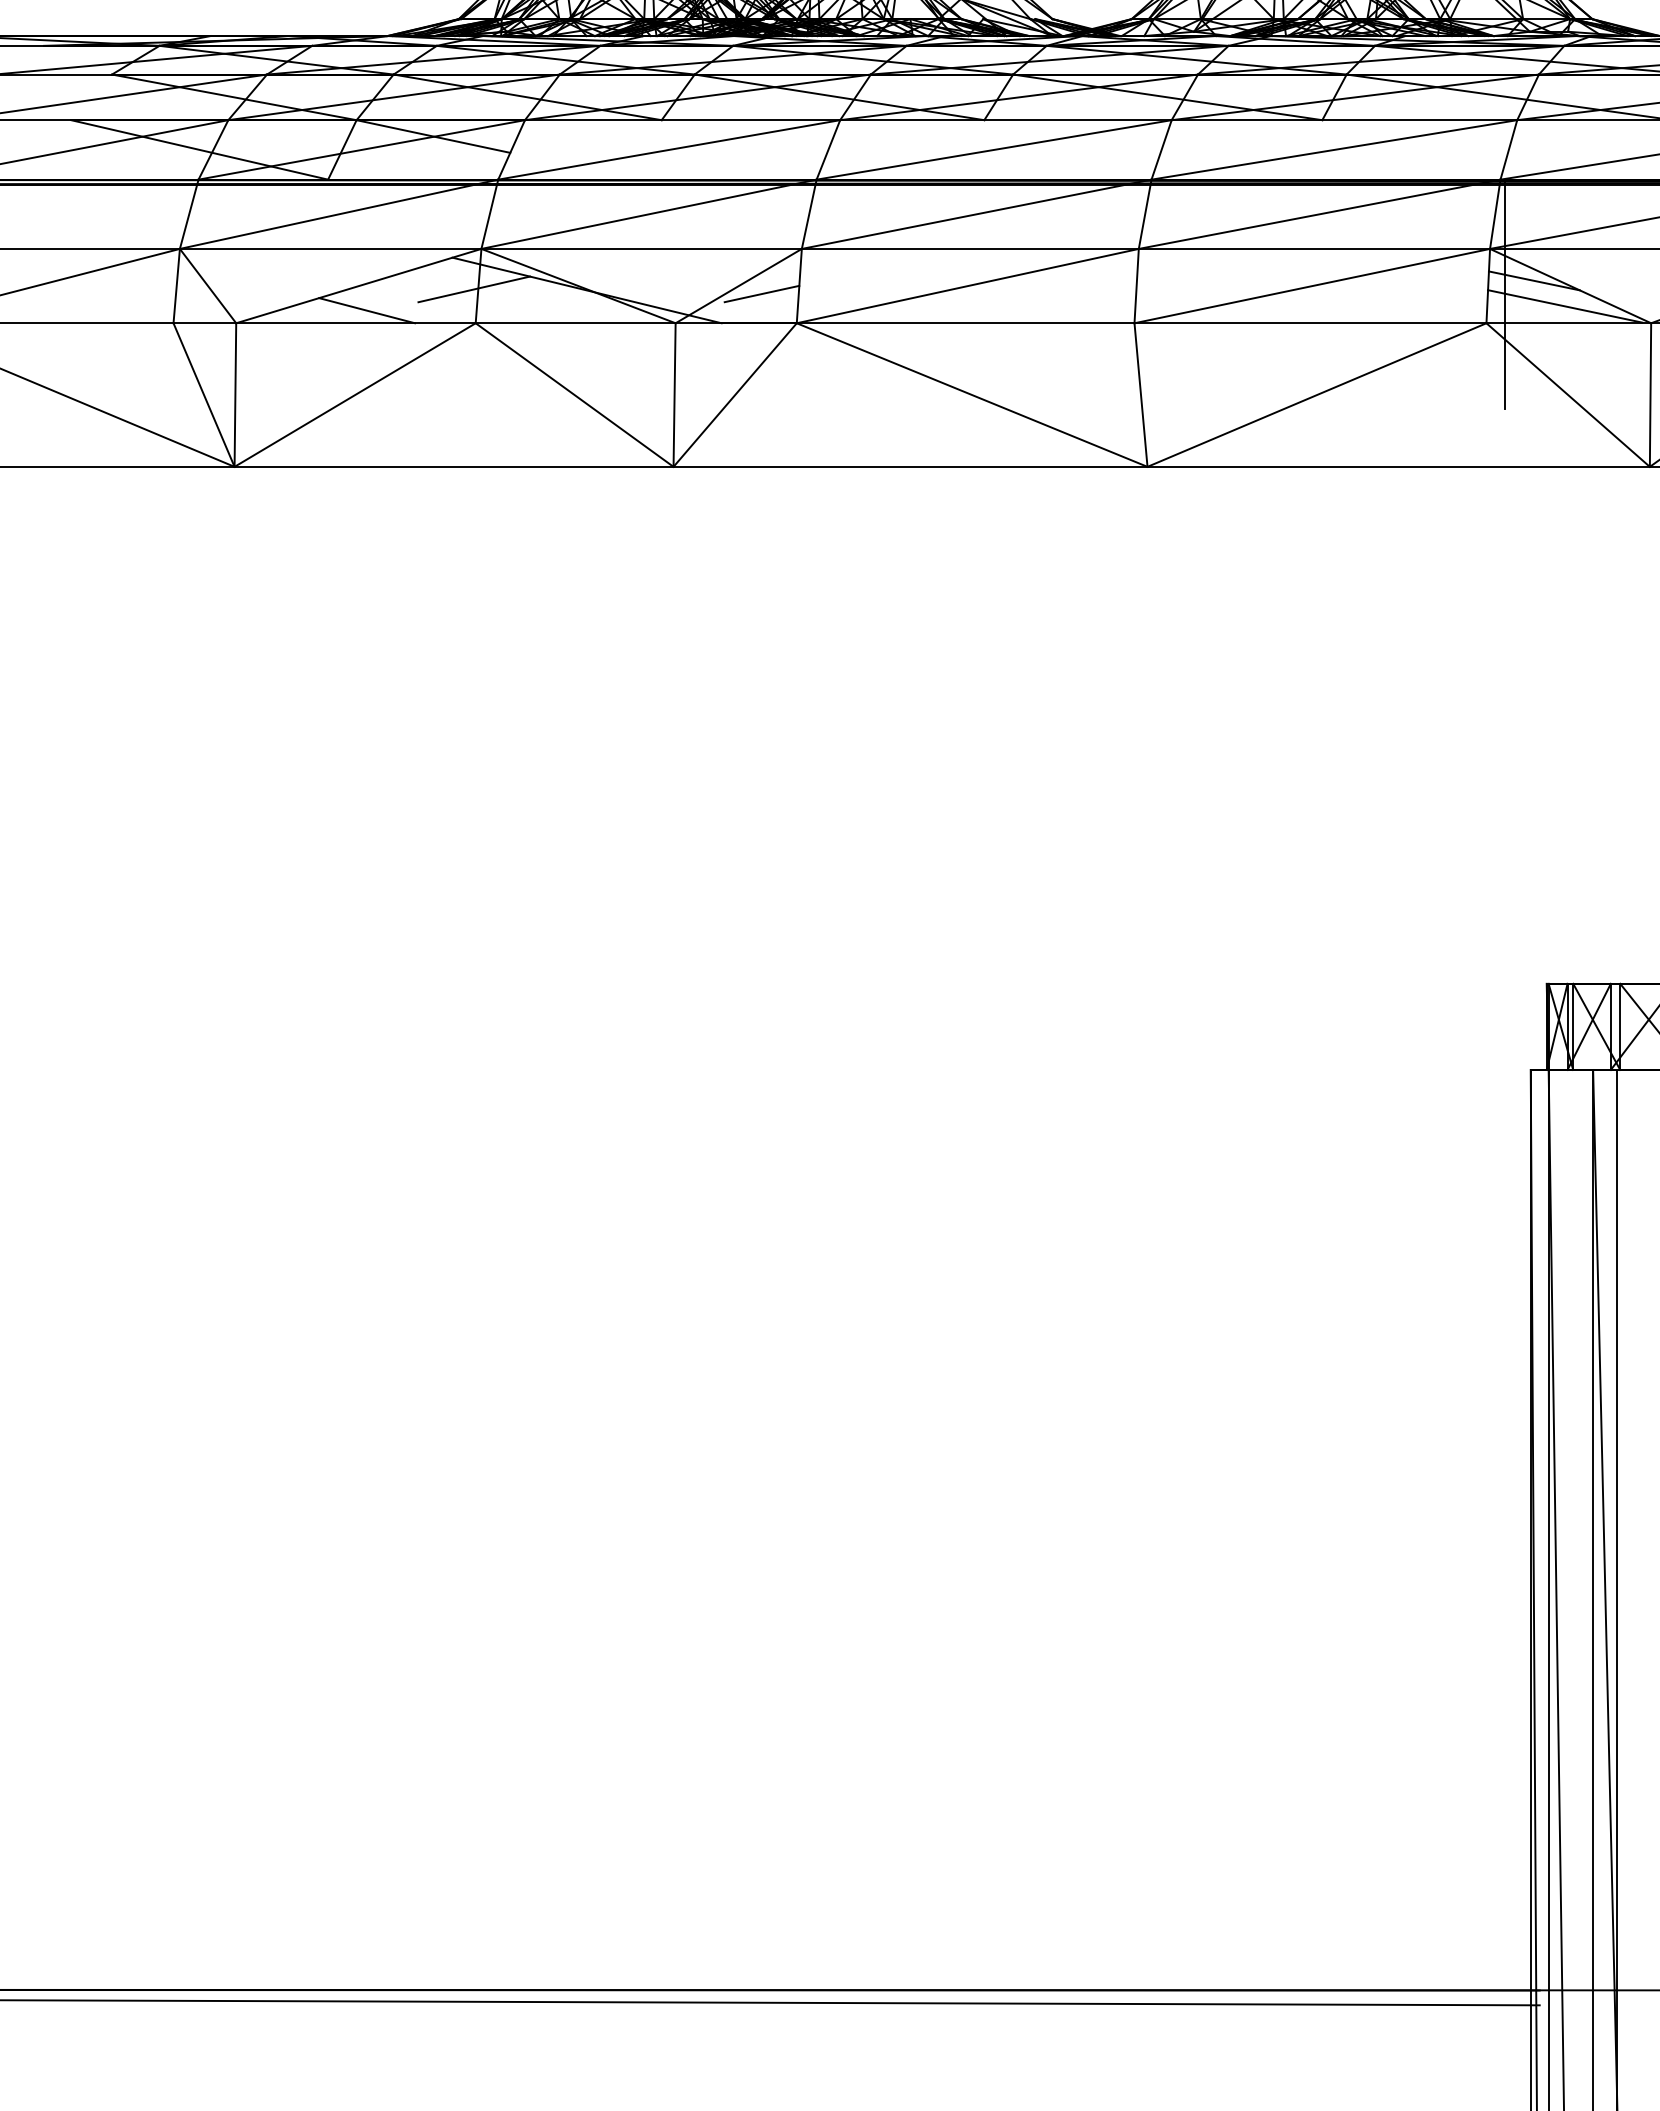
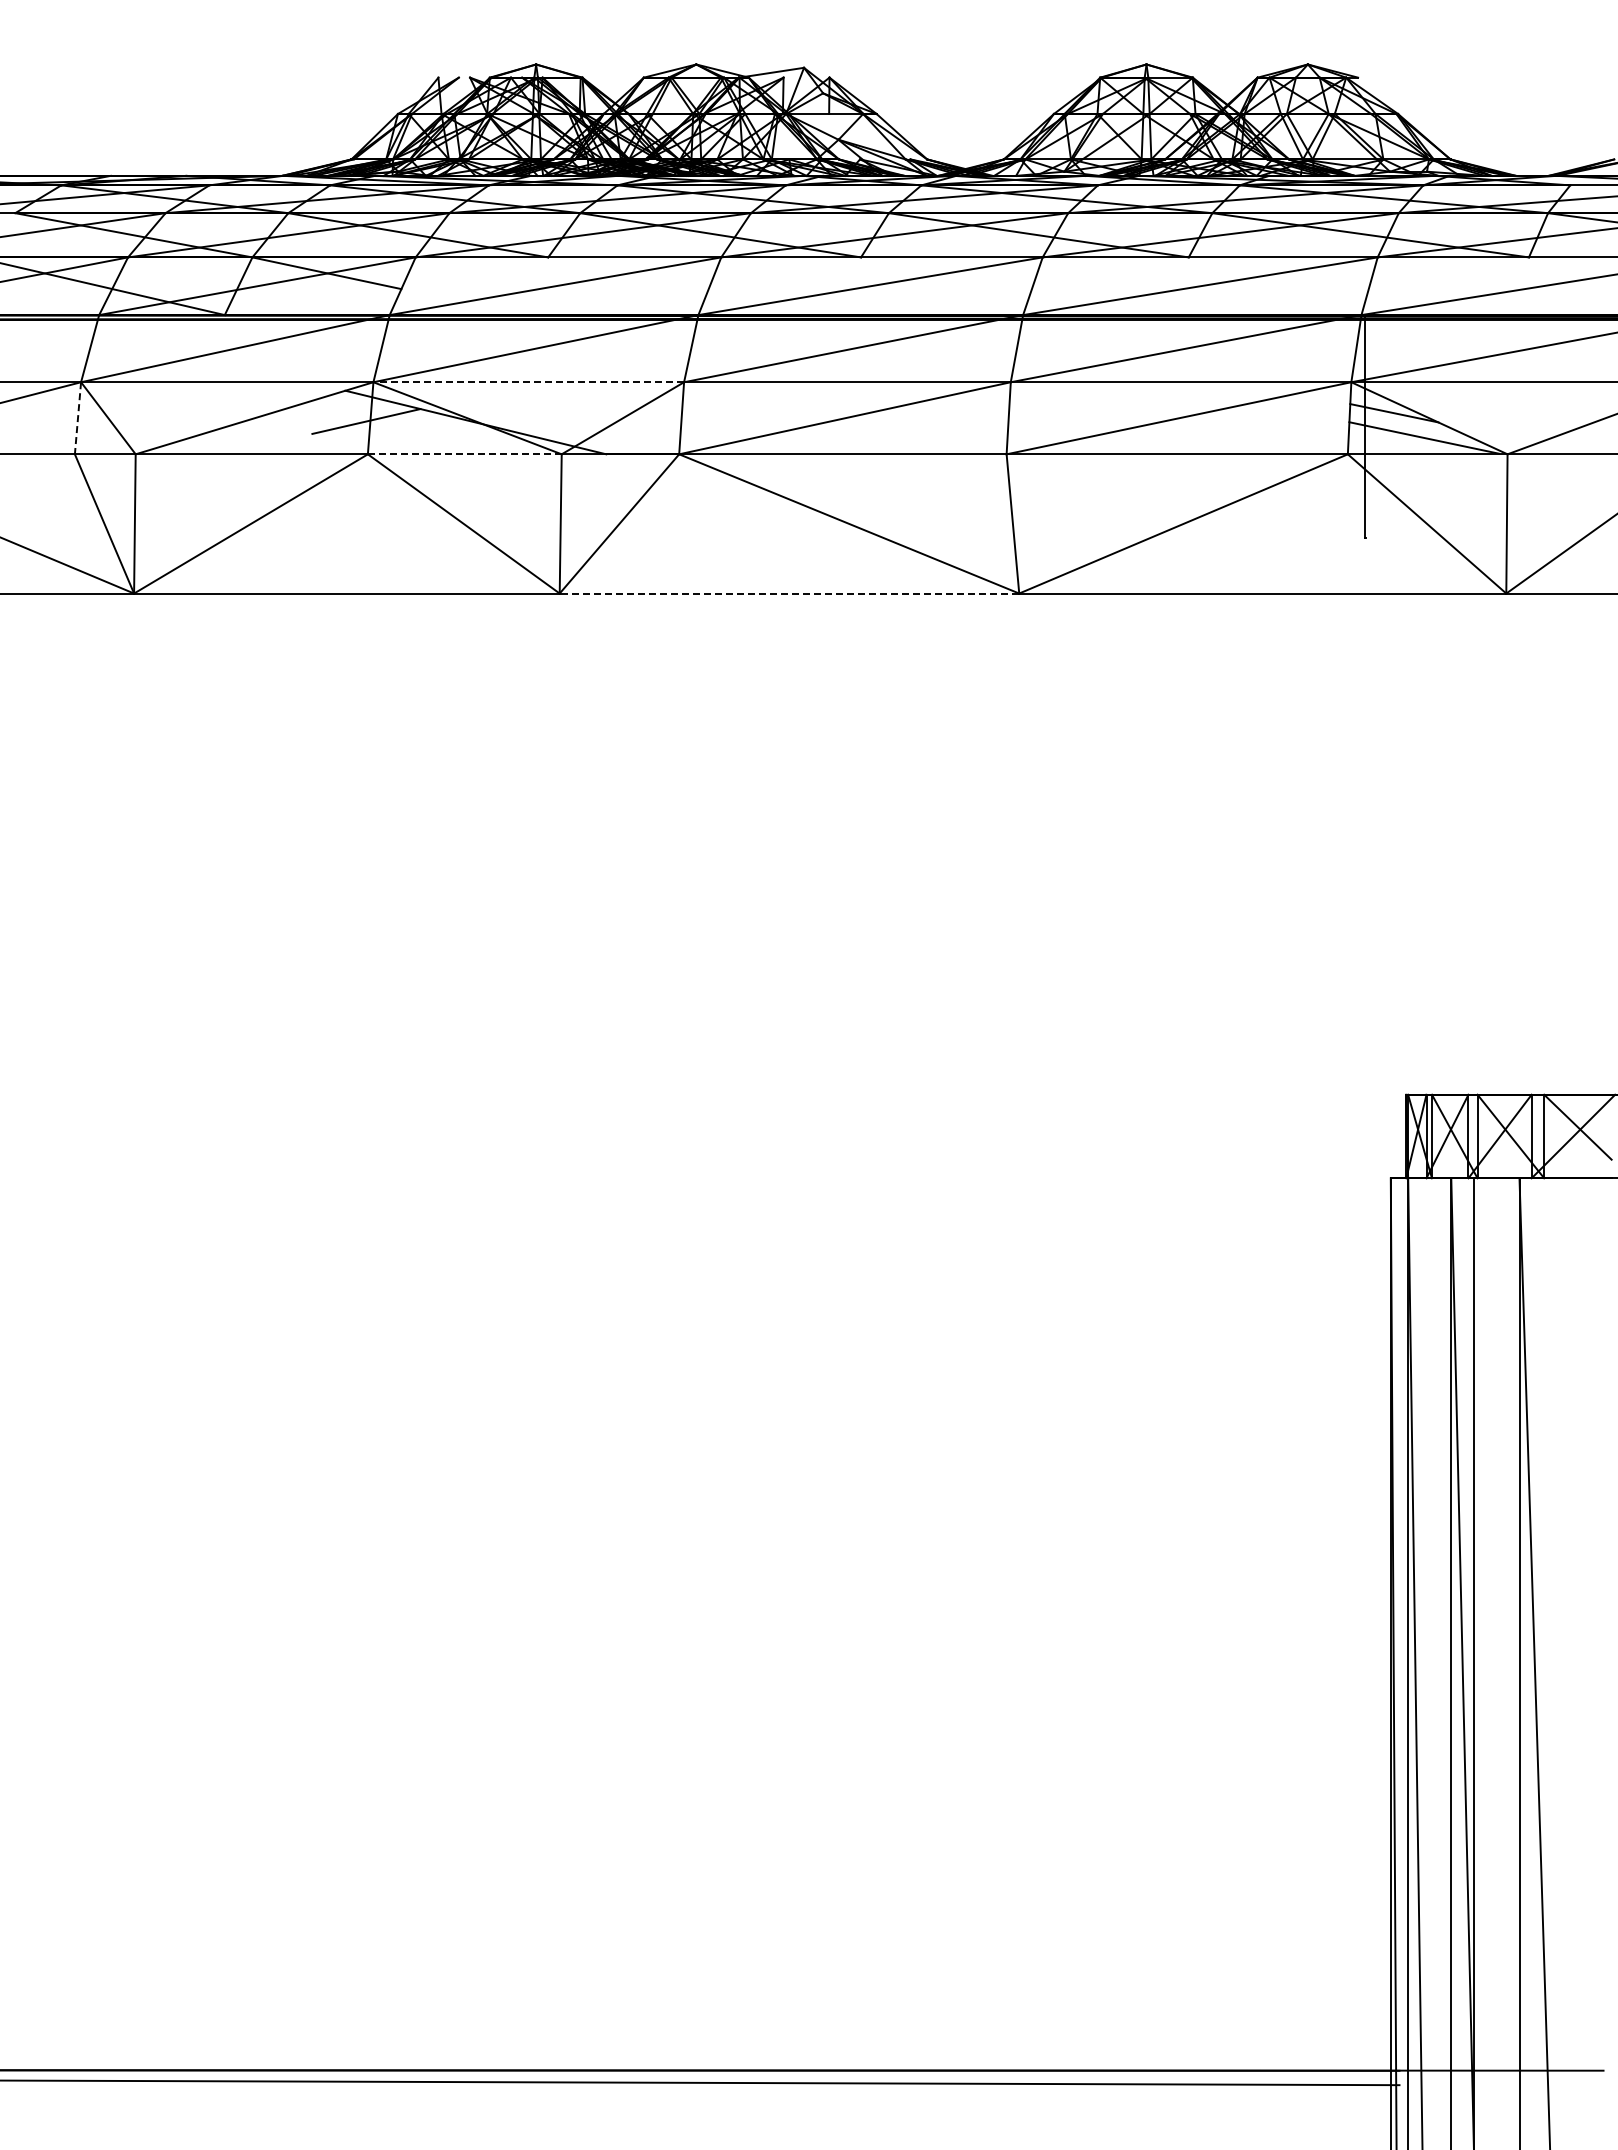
line: (641, 249) -> (528, 382), solid -> dashed
line: (176, 286) -> (77, 418), solid -> dashed
line: (762, 293) -> (645, 425), removed
line: (367, 310) -> (262, 441), removed
line: (575, 323) -> (464, 454), solid -> dashed
line: (910, 466) -> (789, 593), solid -> dashed

